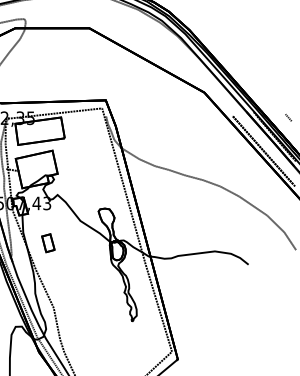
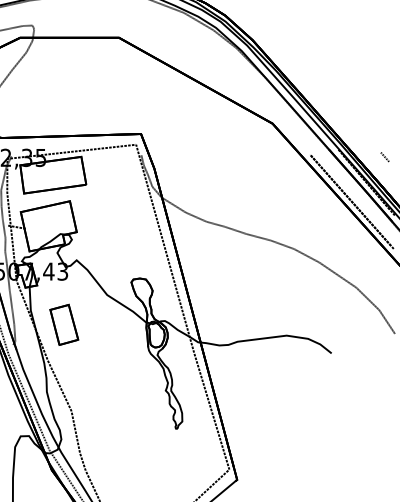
part: (48, 243) -> (64, 324), size x1.67

